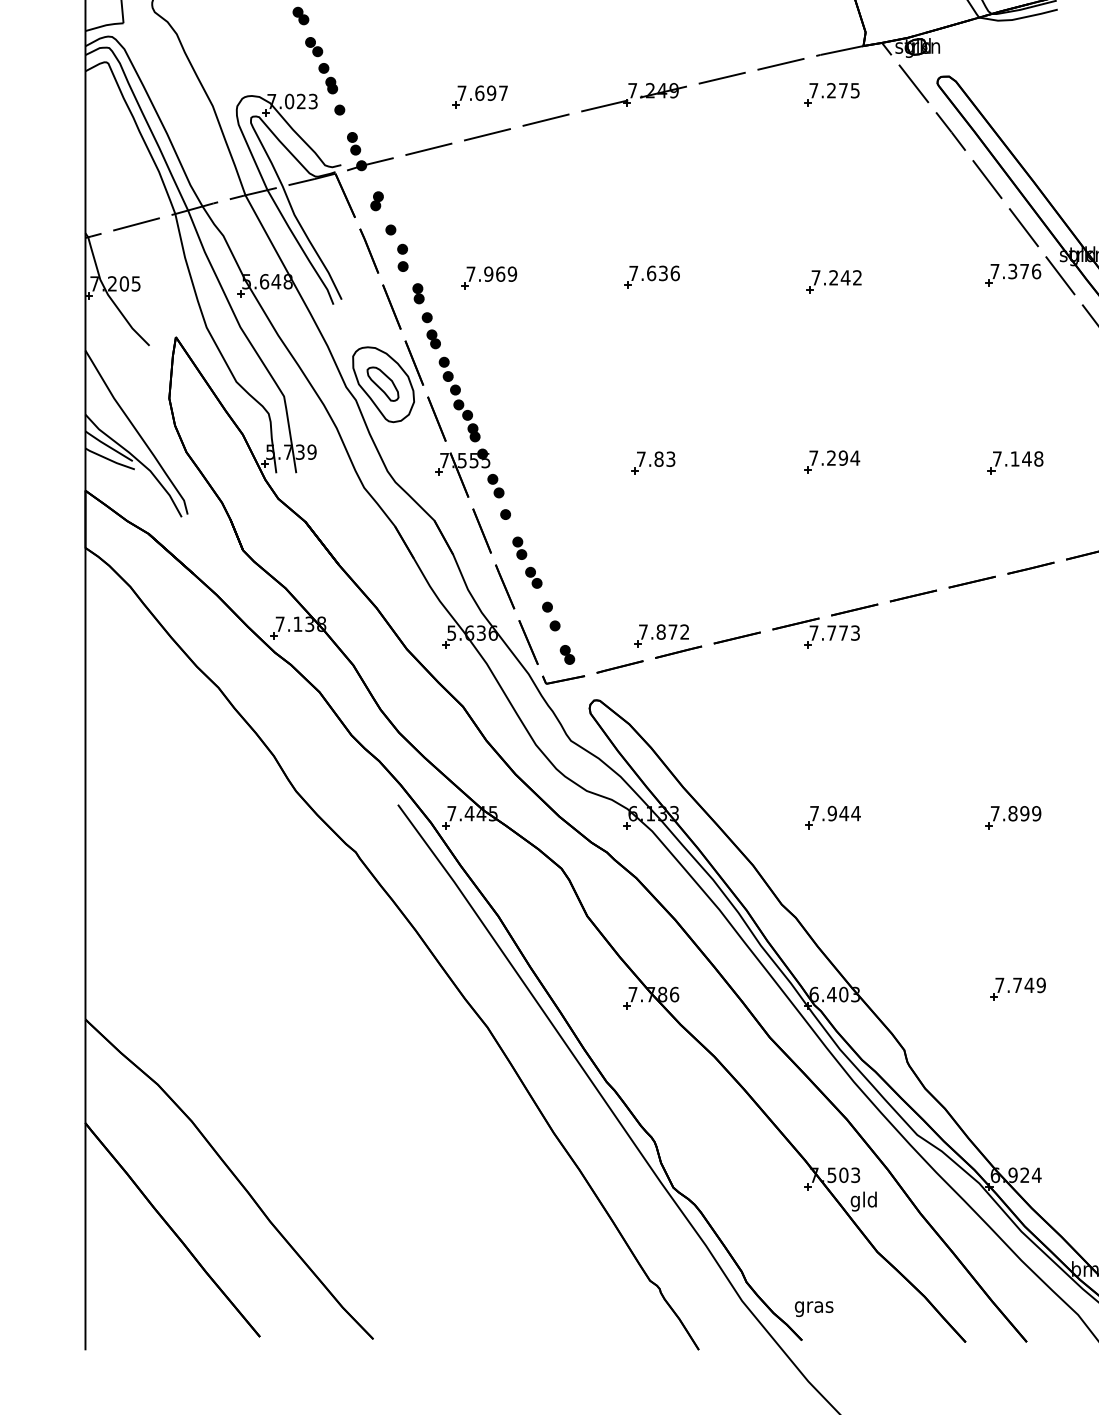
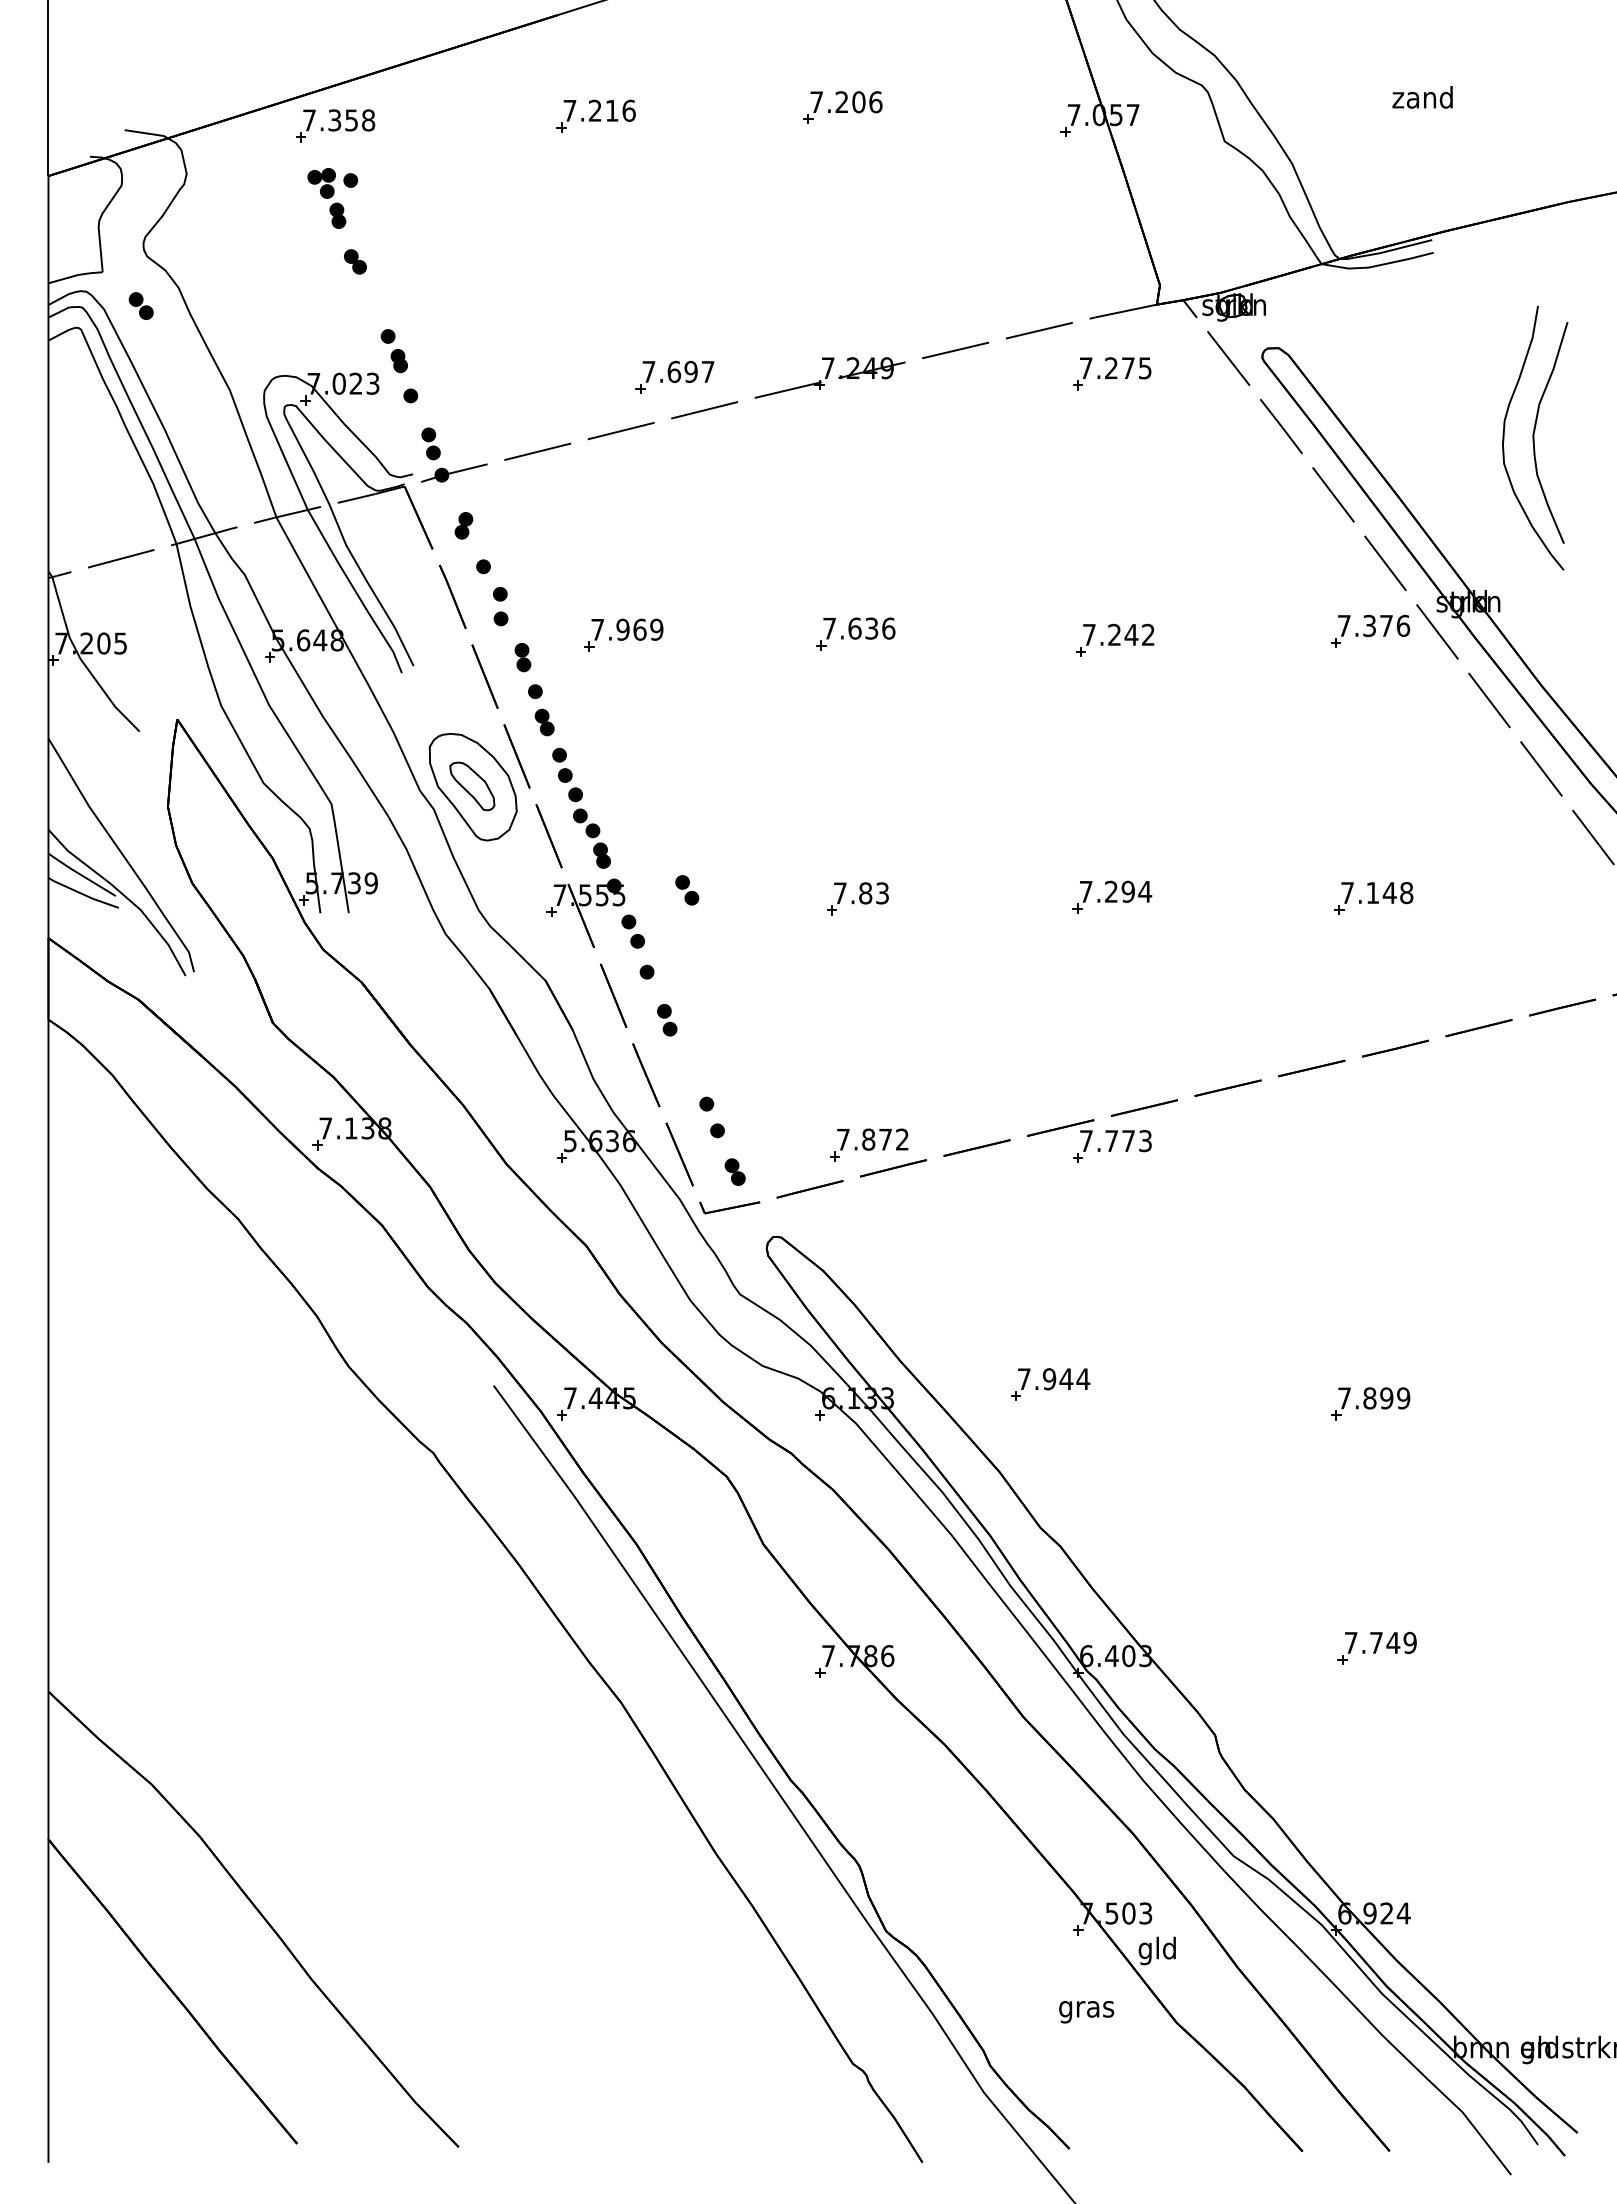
part: (313, 46) -> (140, 305), moved
part: (479, 96) -> (674, 376), moved
part: (534, 577) -> (687, 890), moved
part: (833, 817) -> (1050, 1384), moved
text: (814, 1309) -> (1086, 2012), moved

